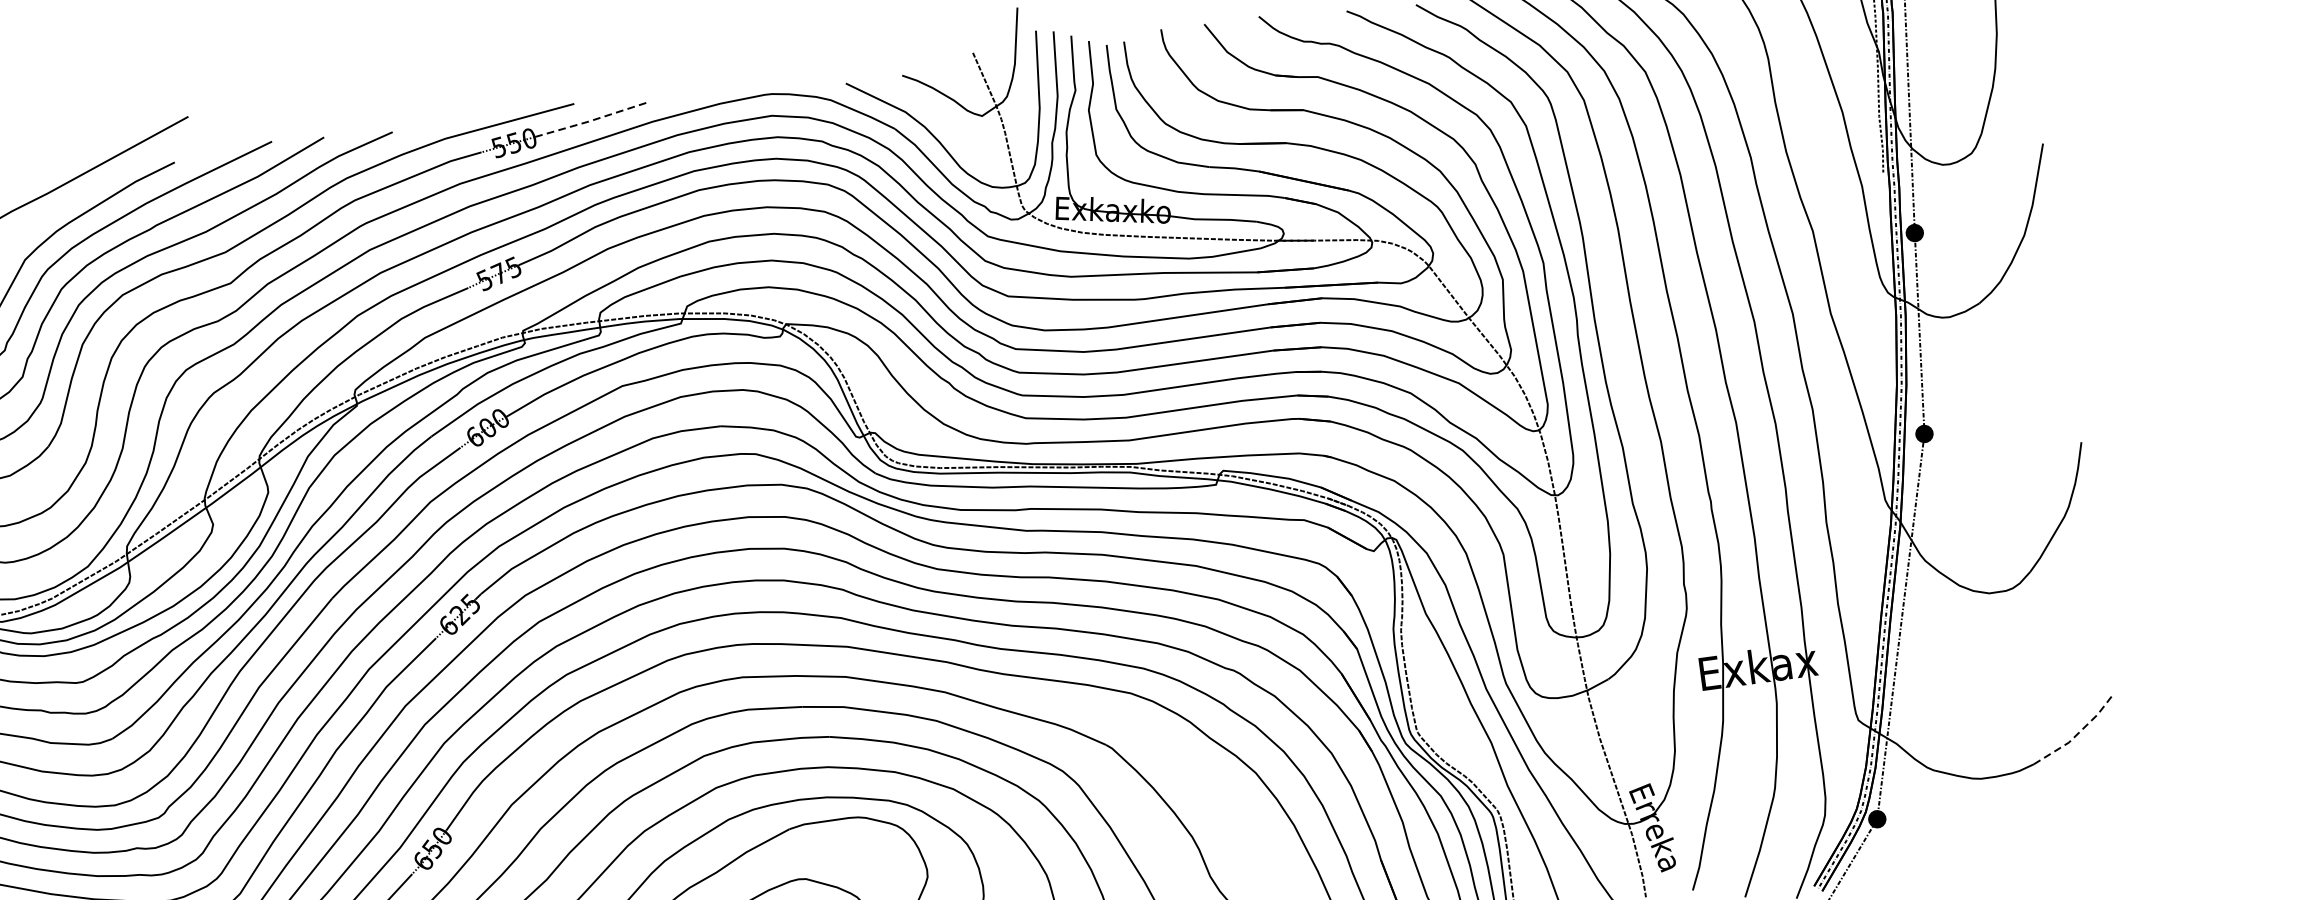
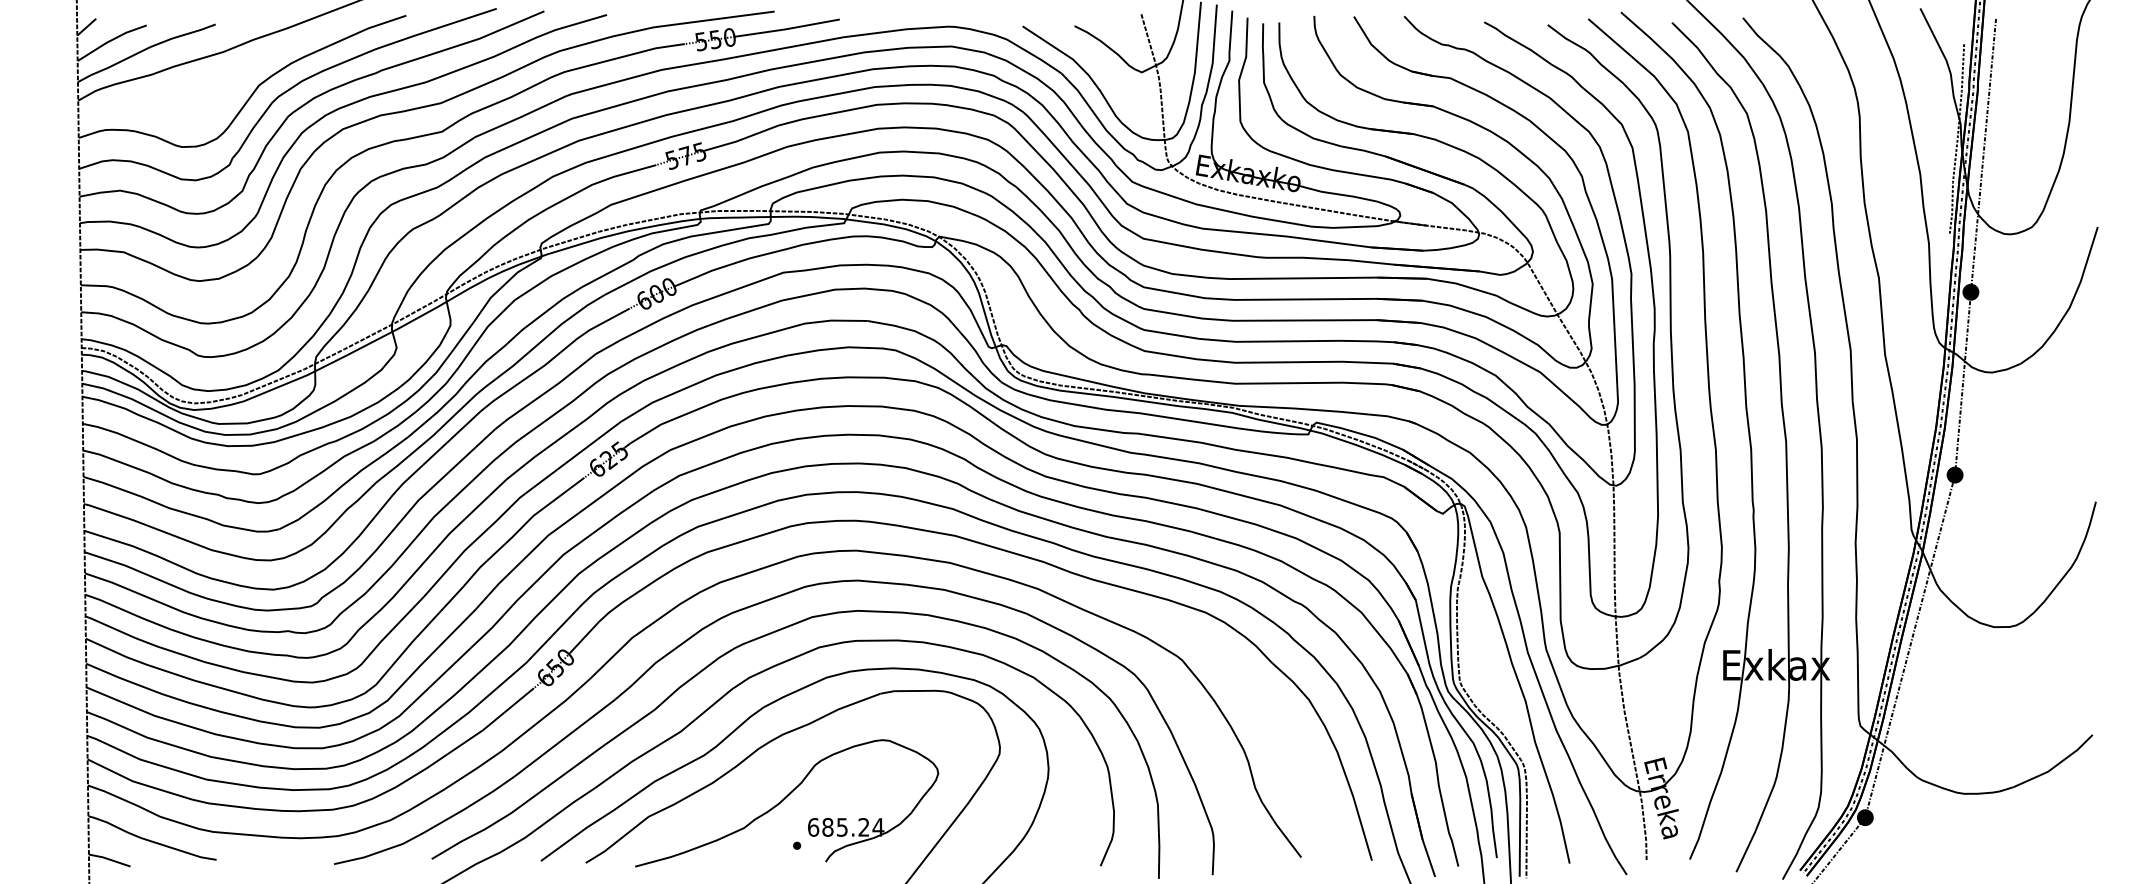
line: (589, 121) -> (786, 29), dashed -> solid
line: (2077, 734) -> (2056, 765), dashed -> solid

